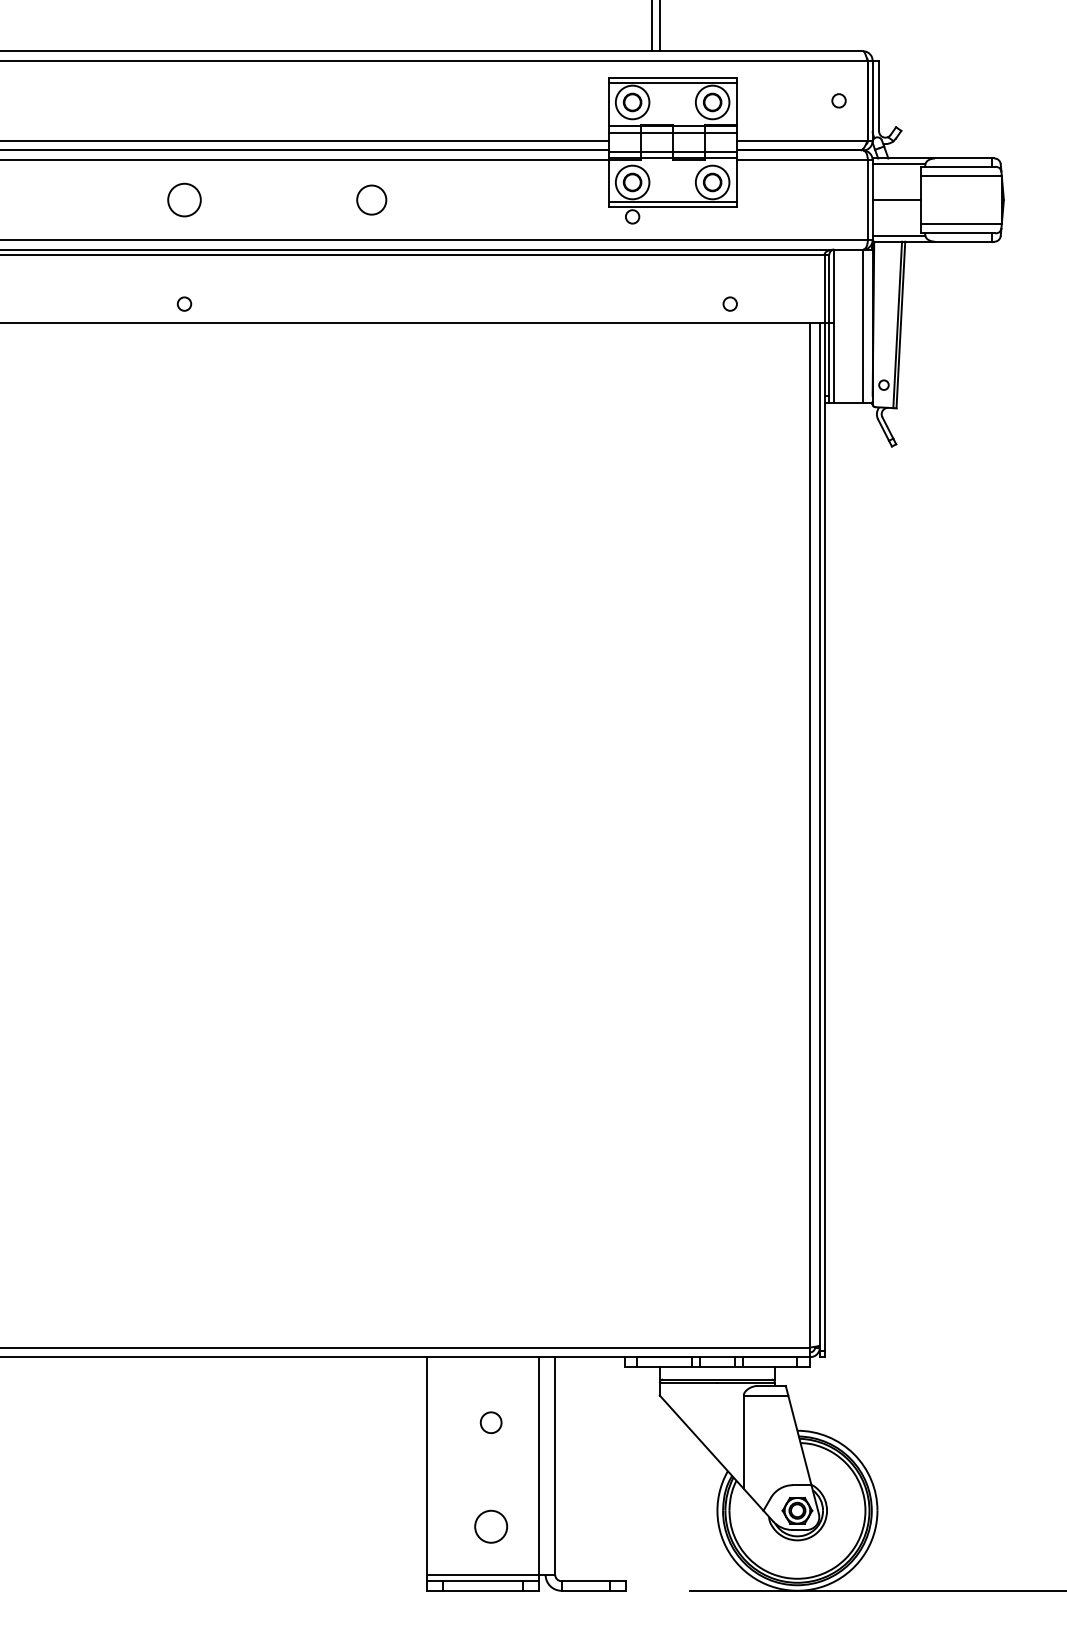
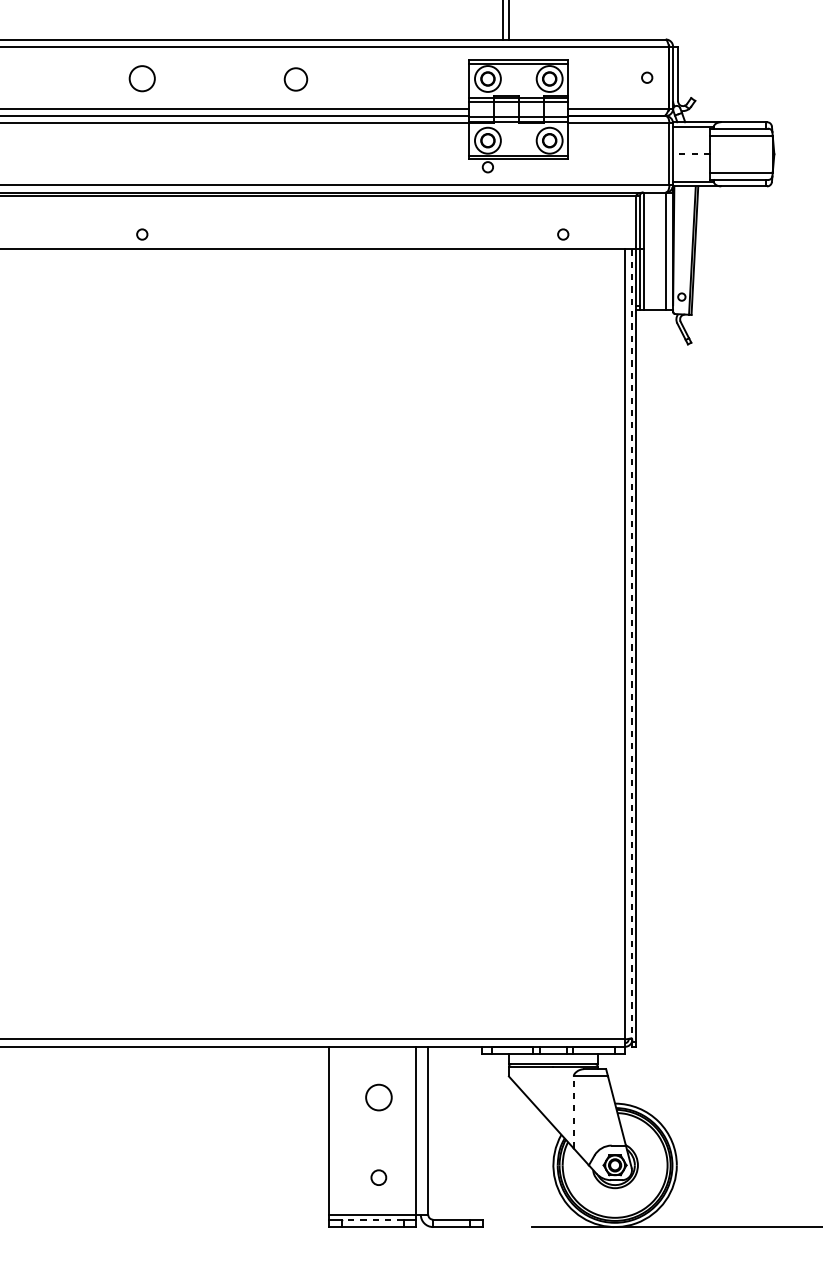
circle: (184, 199) -> (142, 78), moved
circle: (371, 199) -> (295, 79), moved
line: (896, 200) -> (691, 154), solid -> dashed
line: (819, 837) -> (632, 645), solid -> dashed
circle: (490, 1422) -> (378, 1097), size x1.6
line: (743, 1442) -> (573, 1112), solid -> dashed
circle: (491, 1526) -> (379, 1177), size x0.6
line: (482, 1581) -> (372, 1219), solid -> dashed

